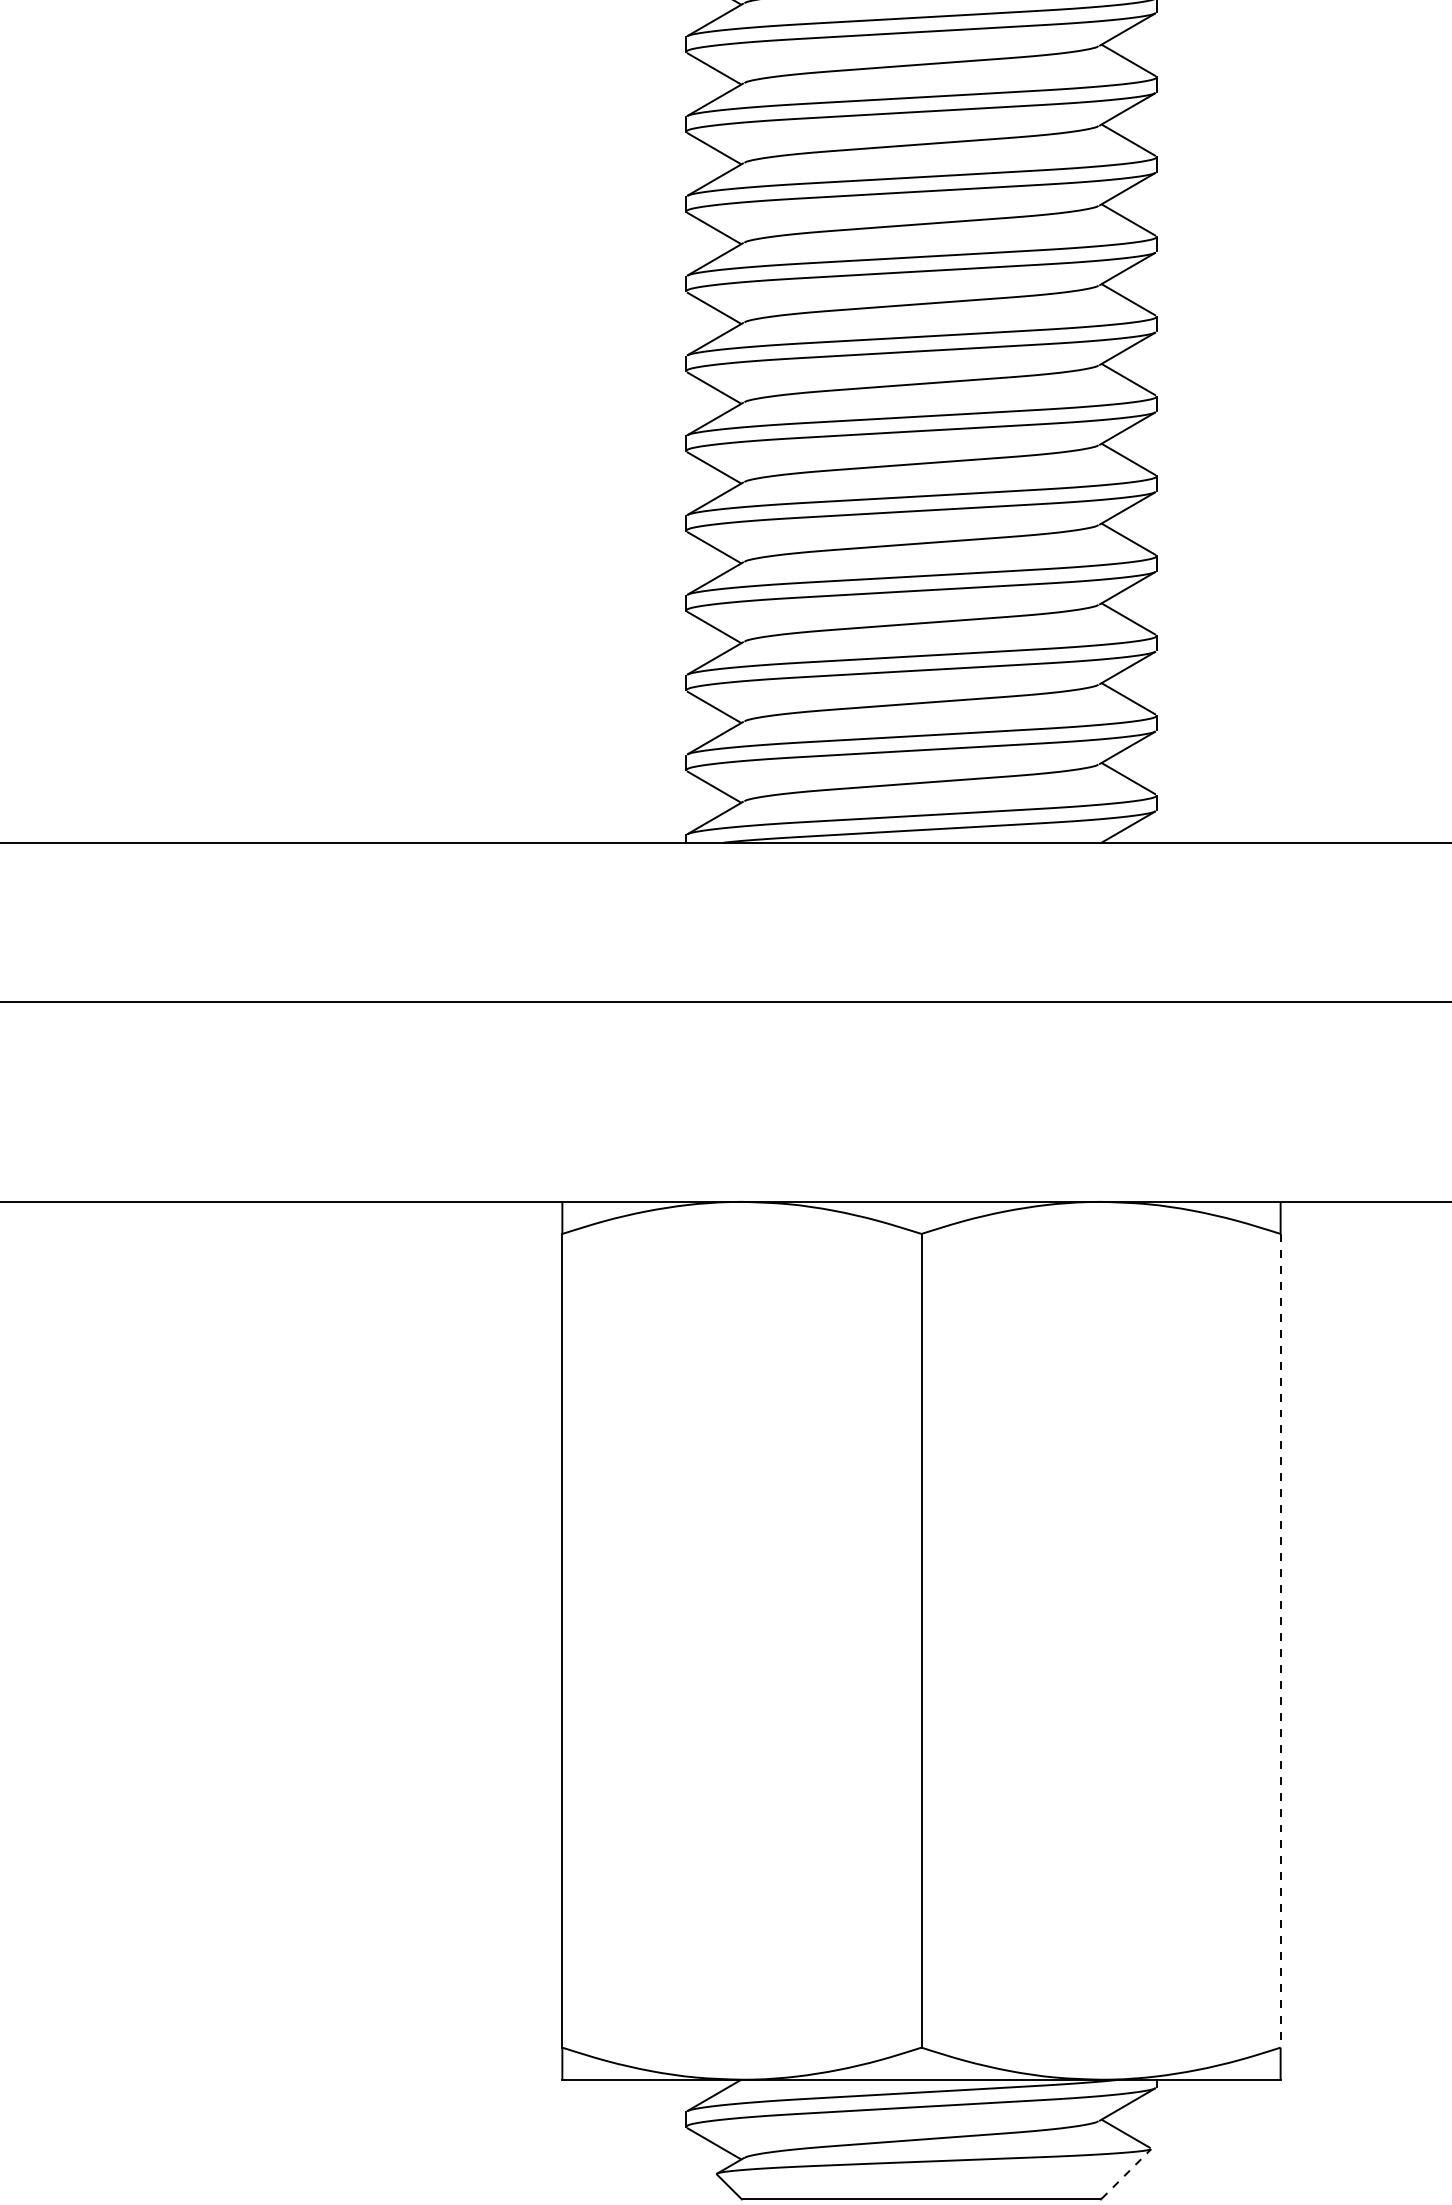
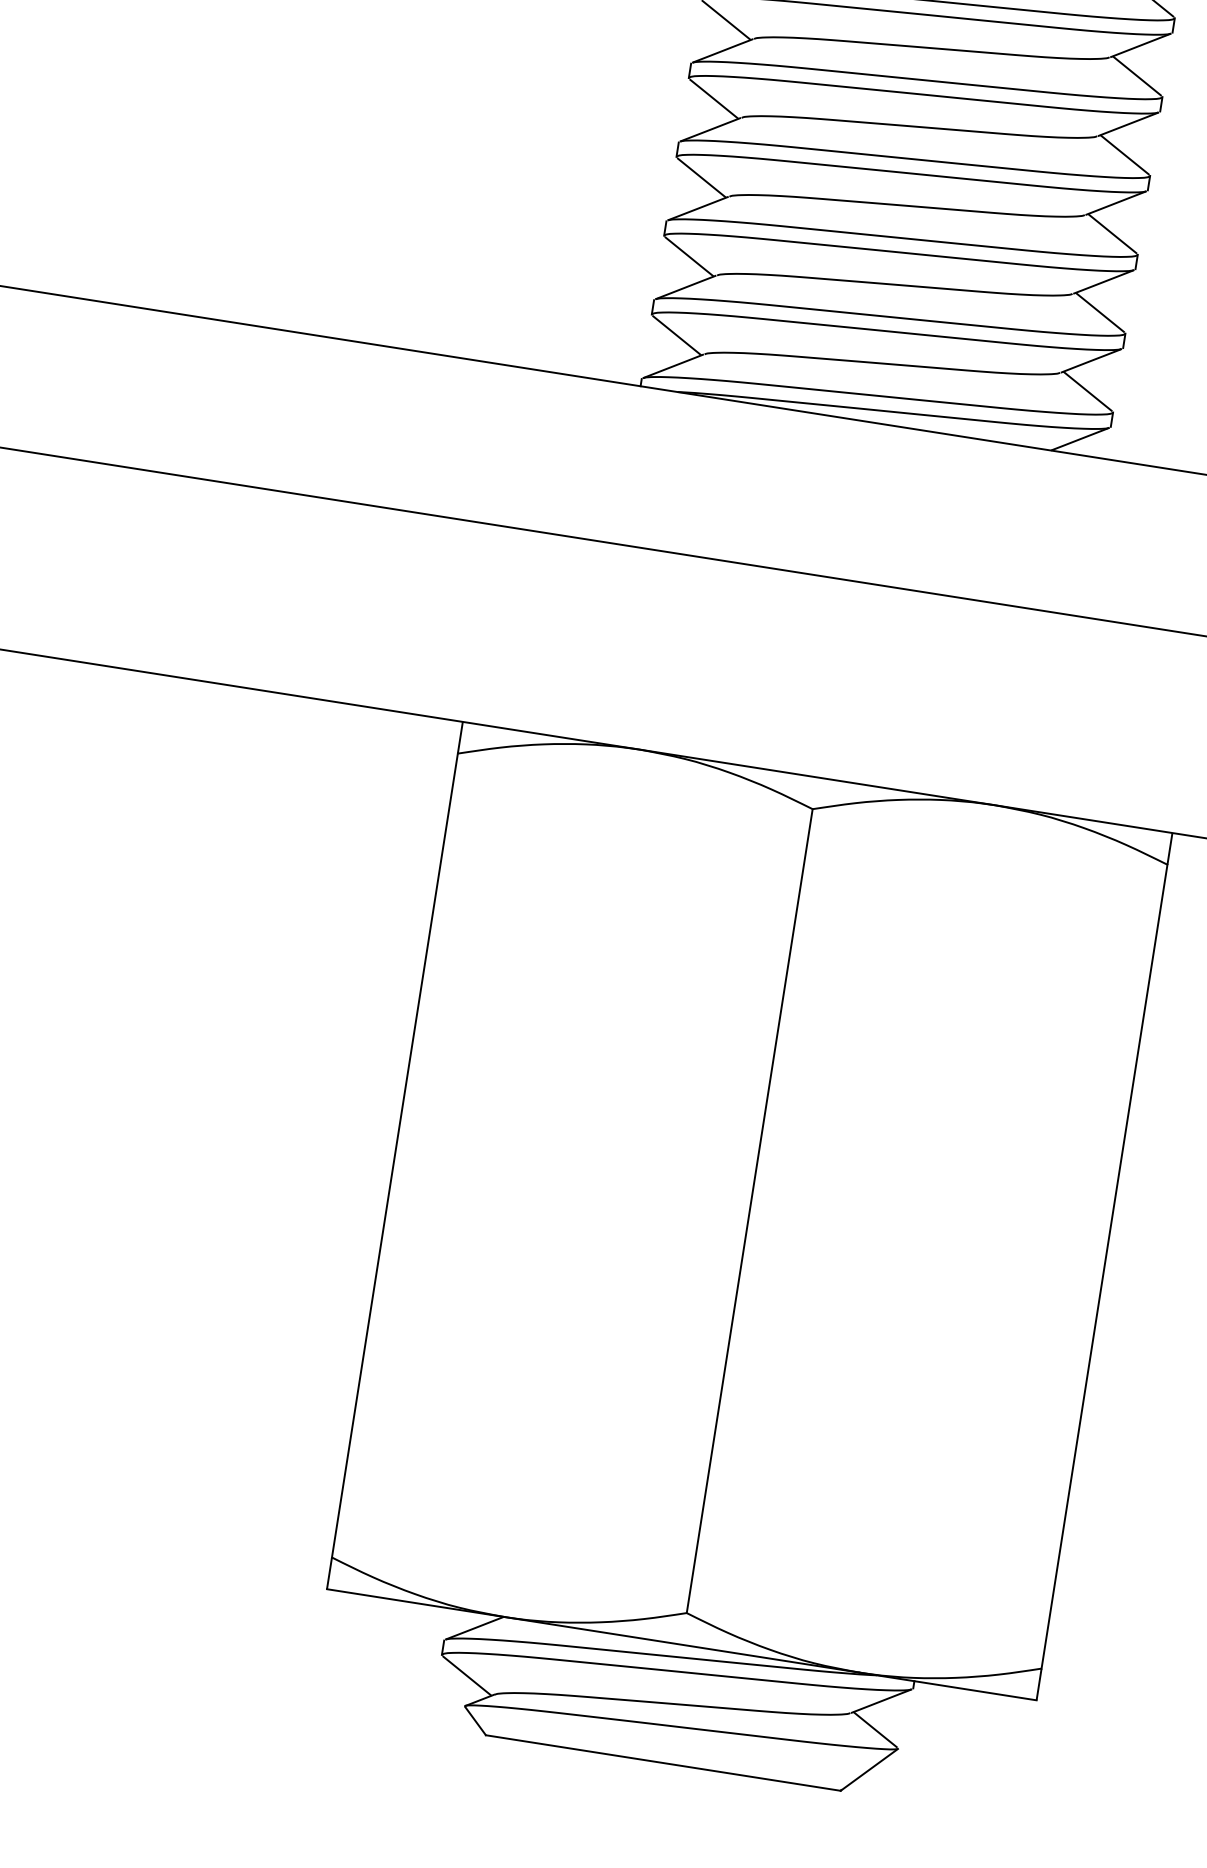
line: (1280, 1640) -> (1104, 1266), dashed -> solid
line: (1126, 2173) -> (869, 1769), dashed -> solid

